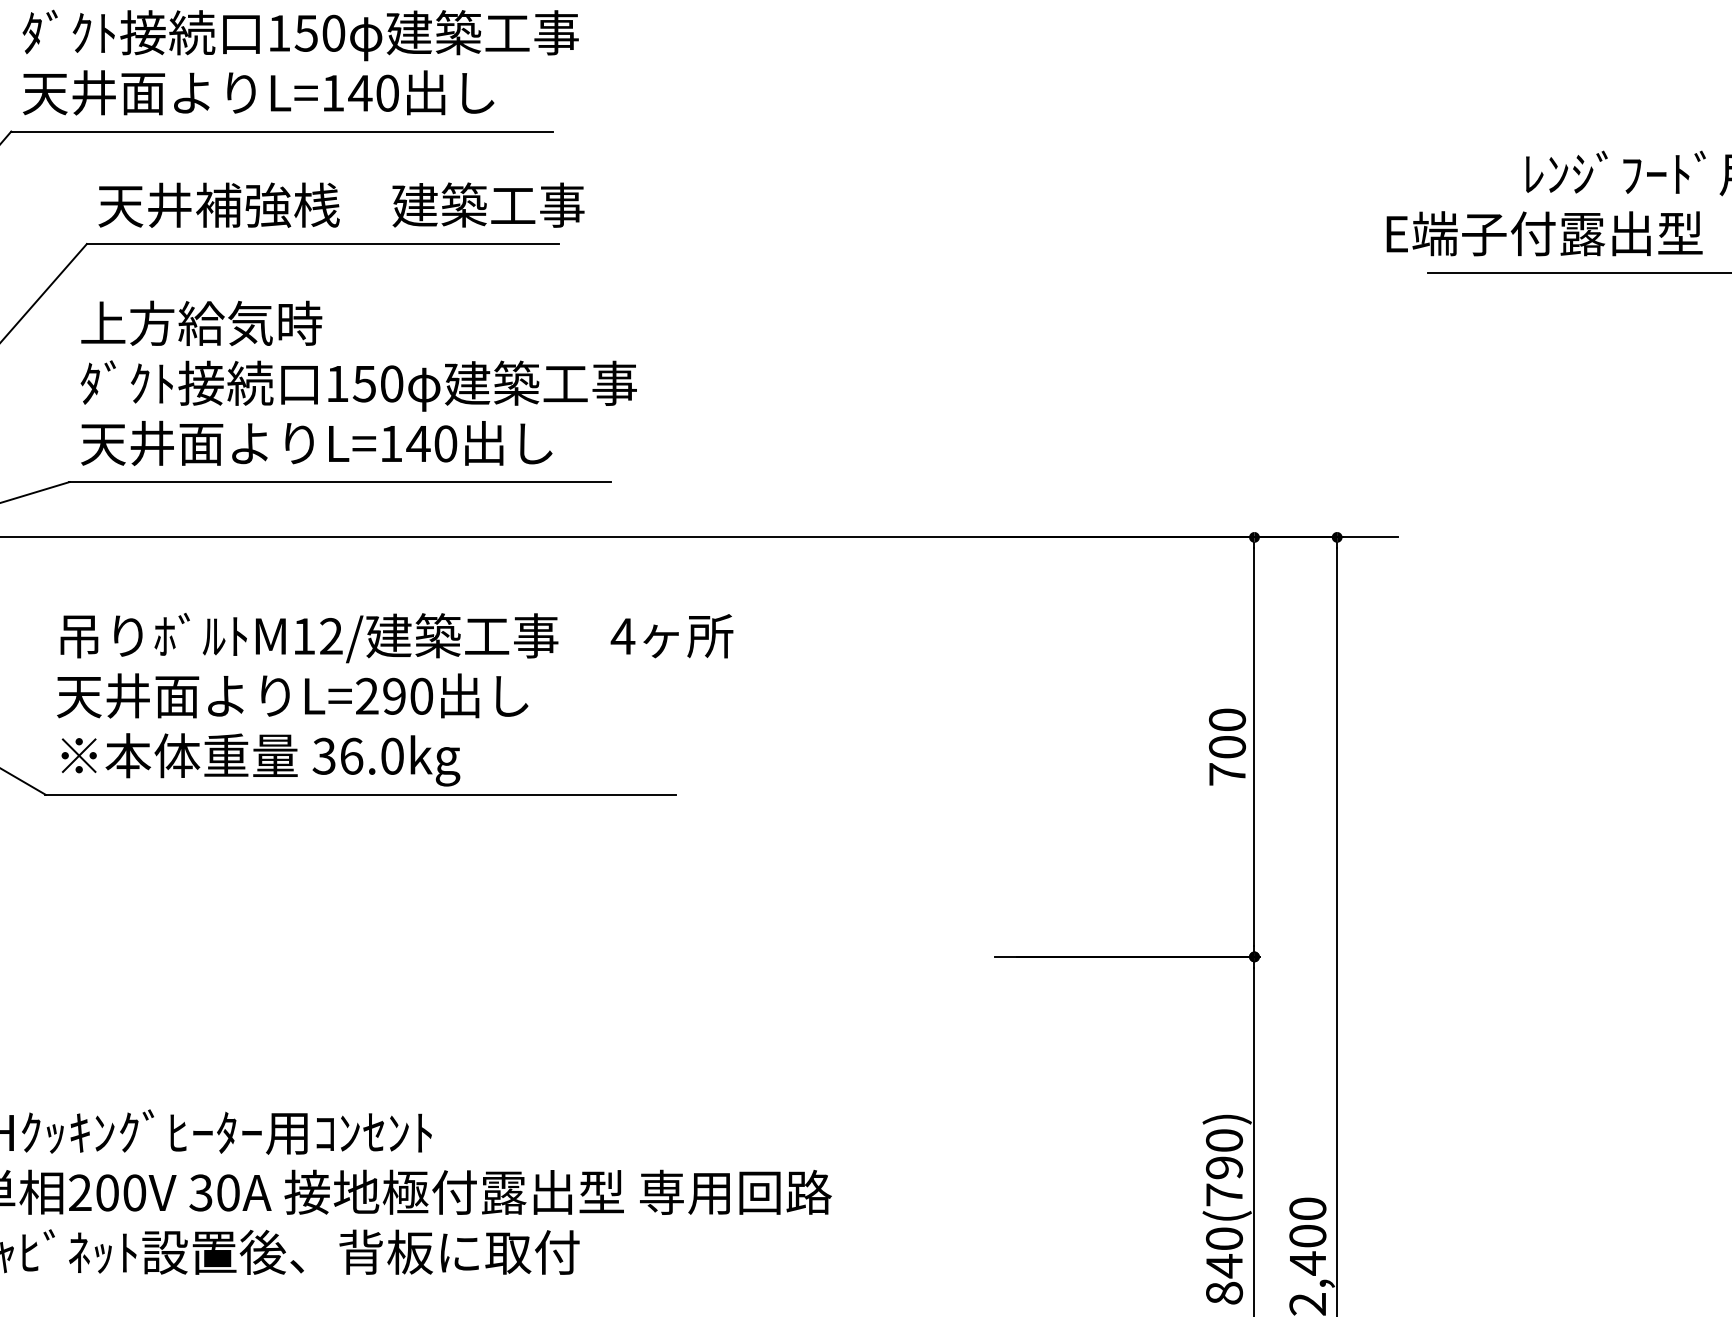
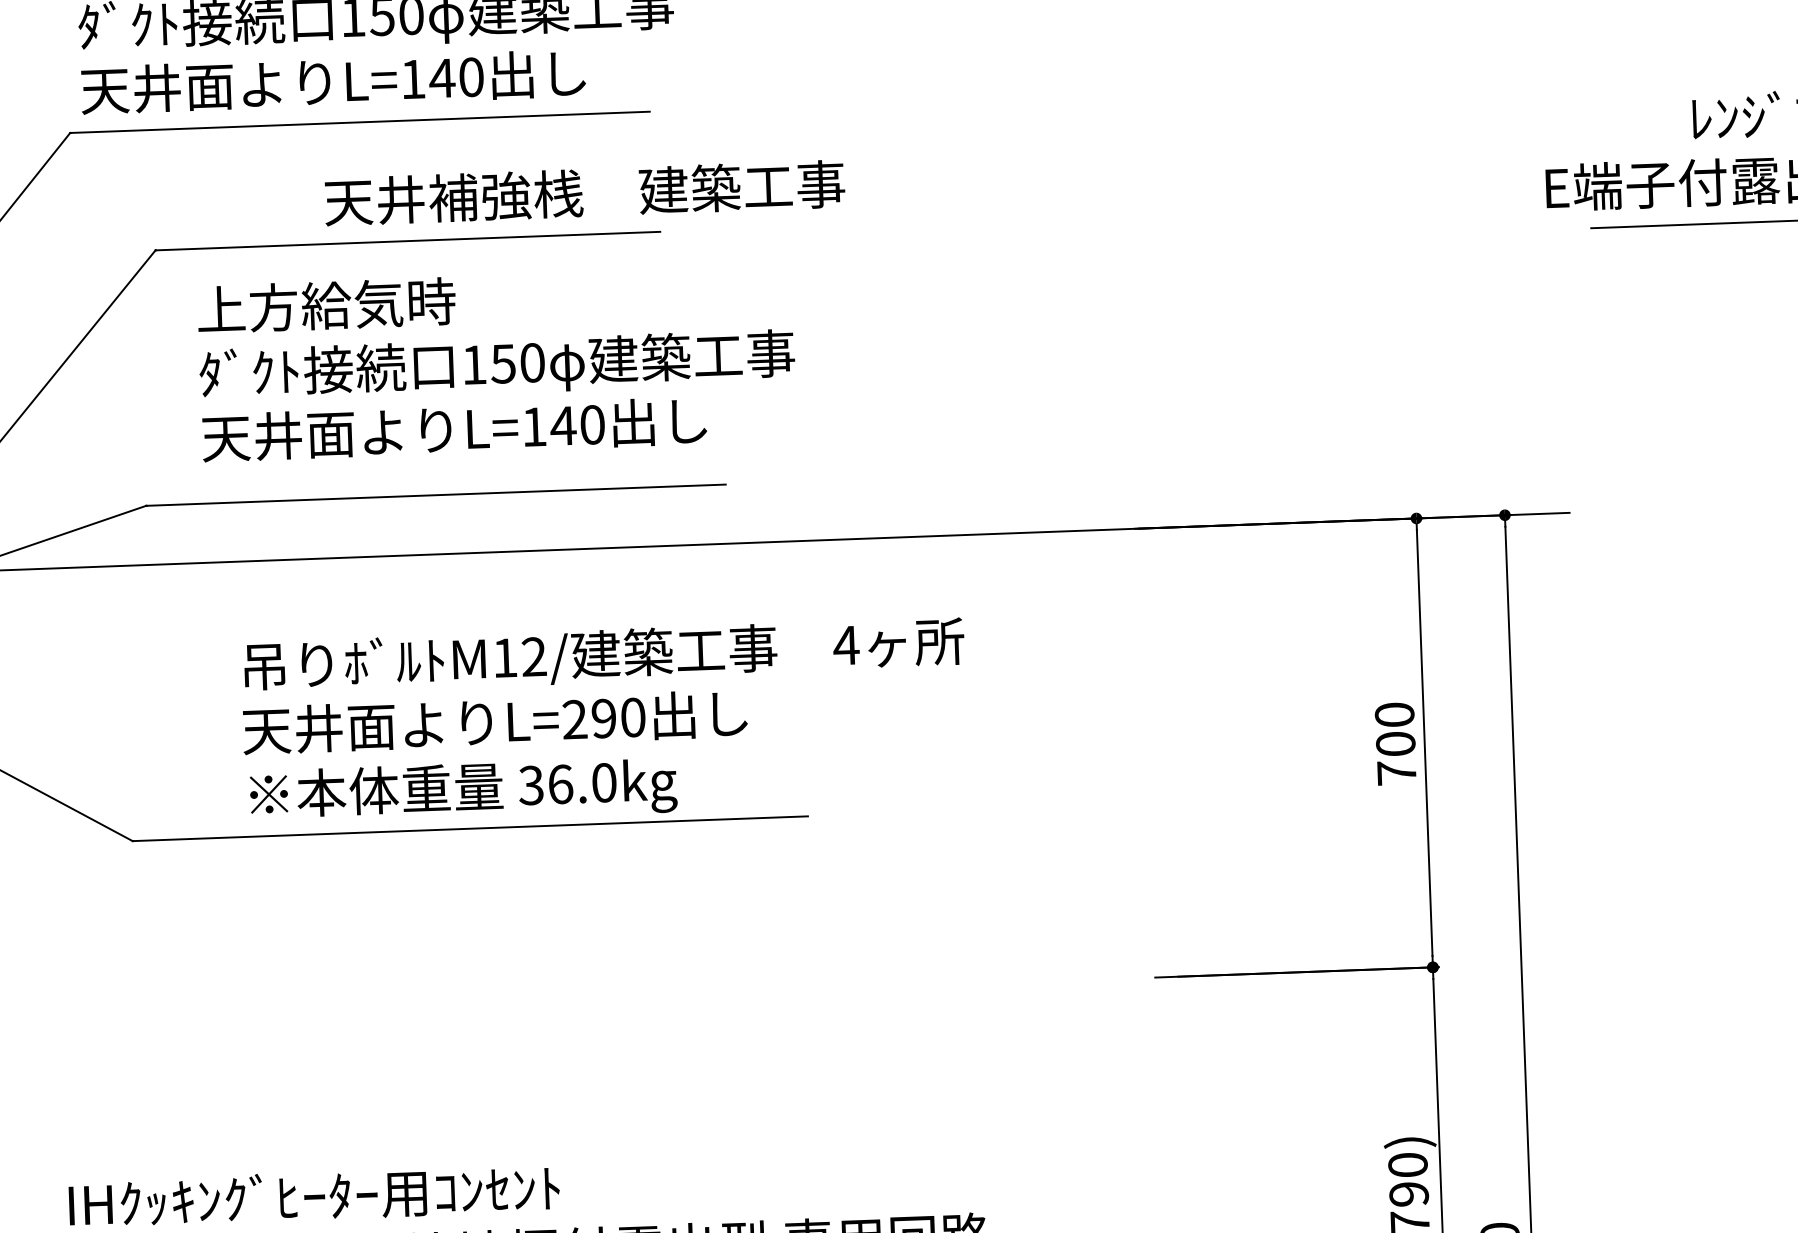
text: (341, 204) -> (584, 192), moved
text: (358, 383) -> (496, 363), moved
text: (395, 699) -> (605, 721), moved

